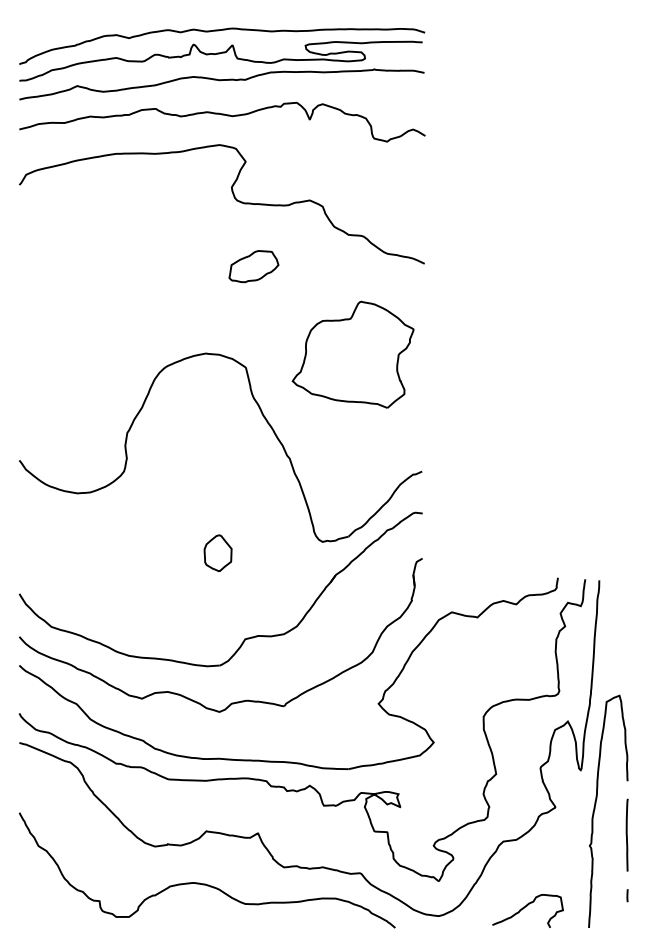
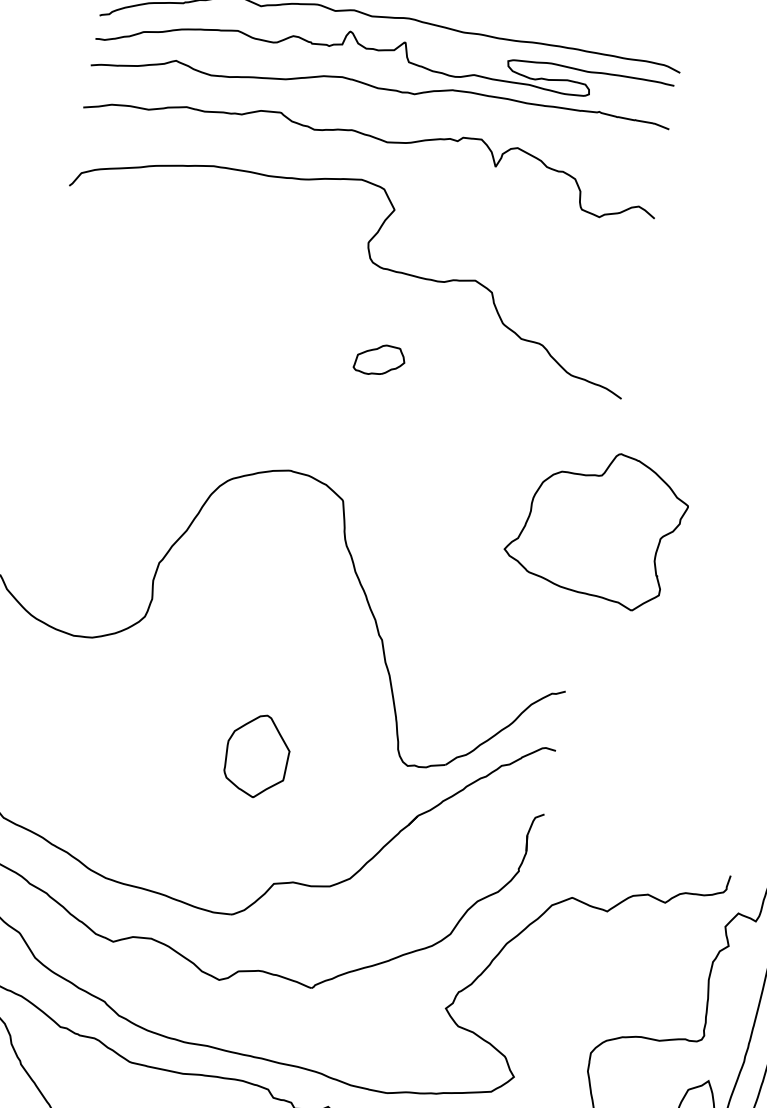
part: (253, 266) -> (379, 359), size x0.7
part: (352, 354) -> (595, 526), moved
part: (217, 552) -> (256, 754), size x1.6

